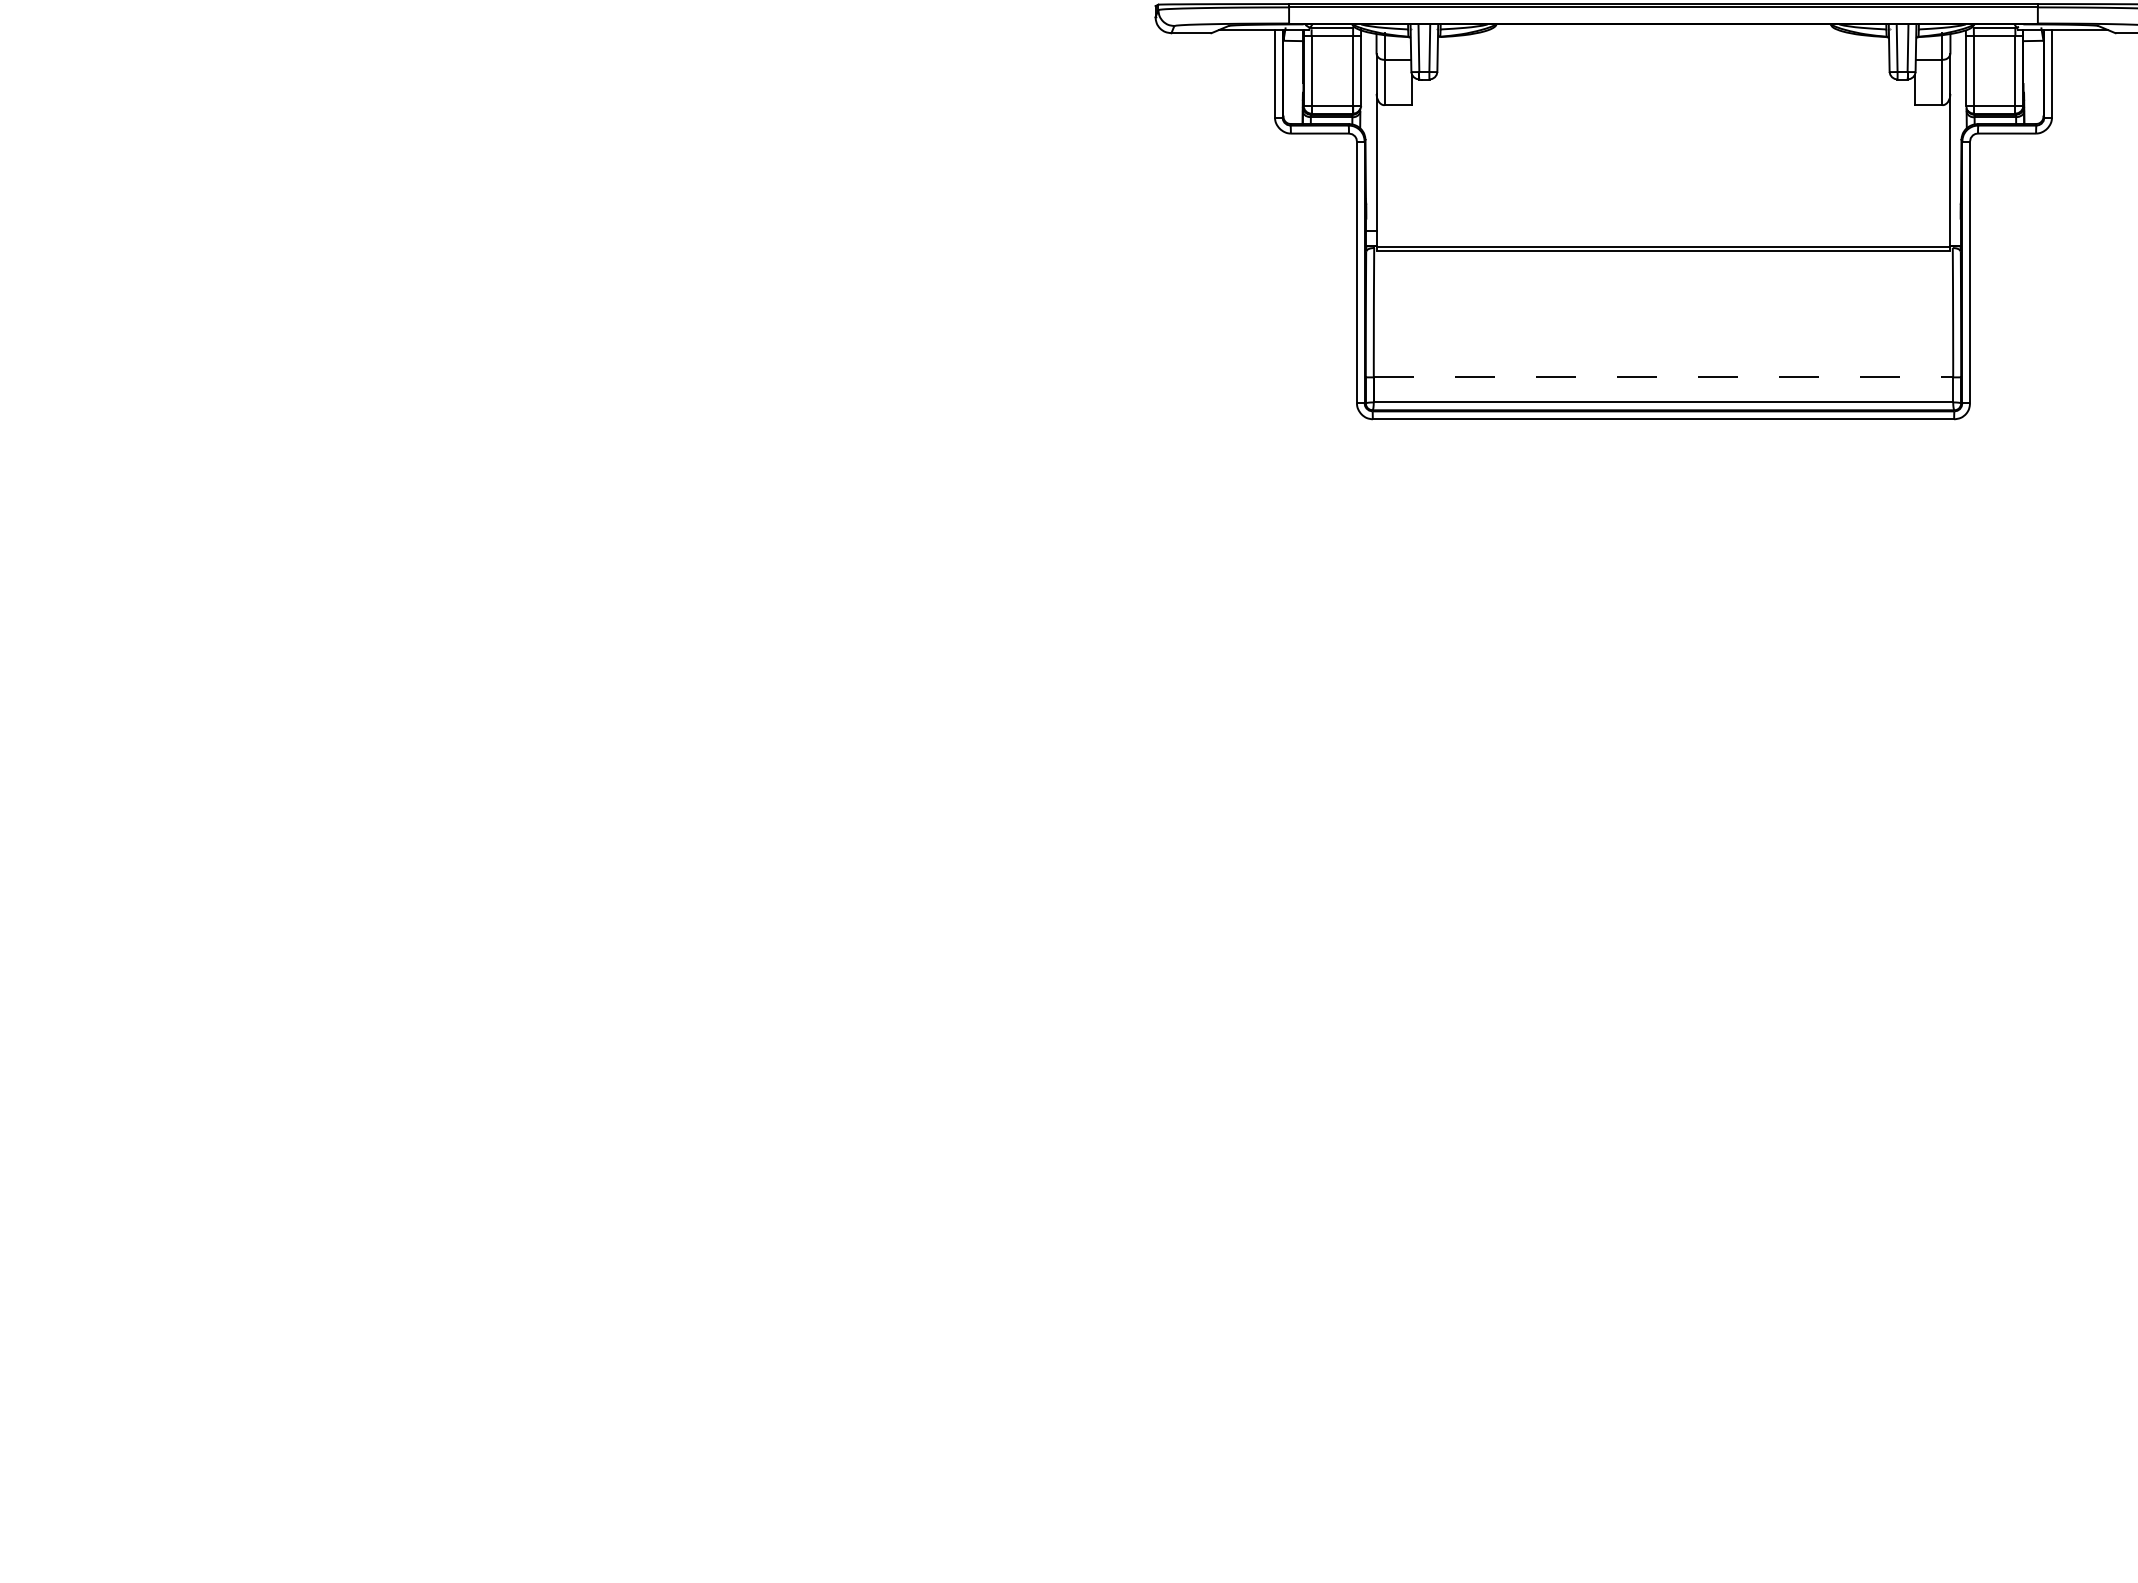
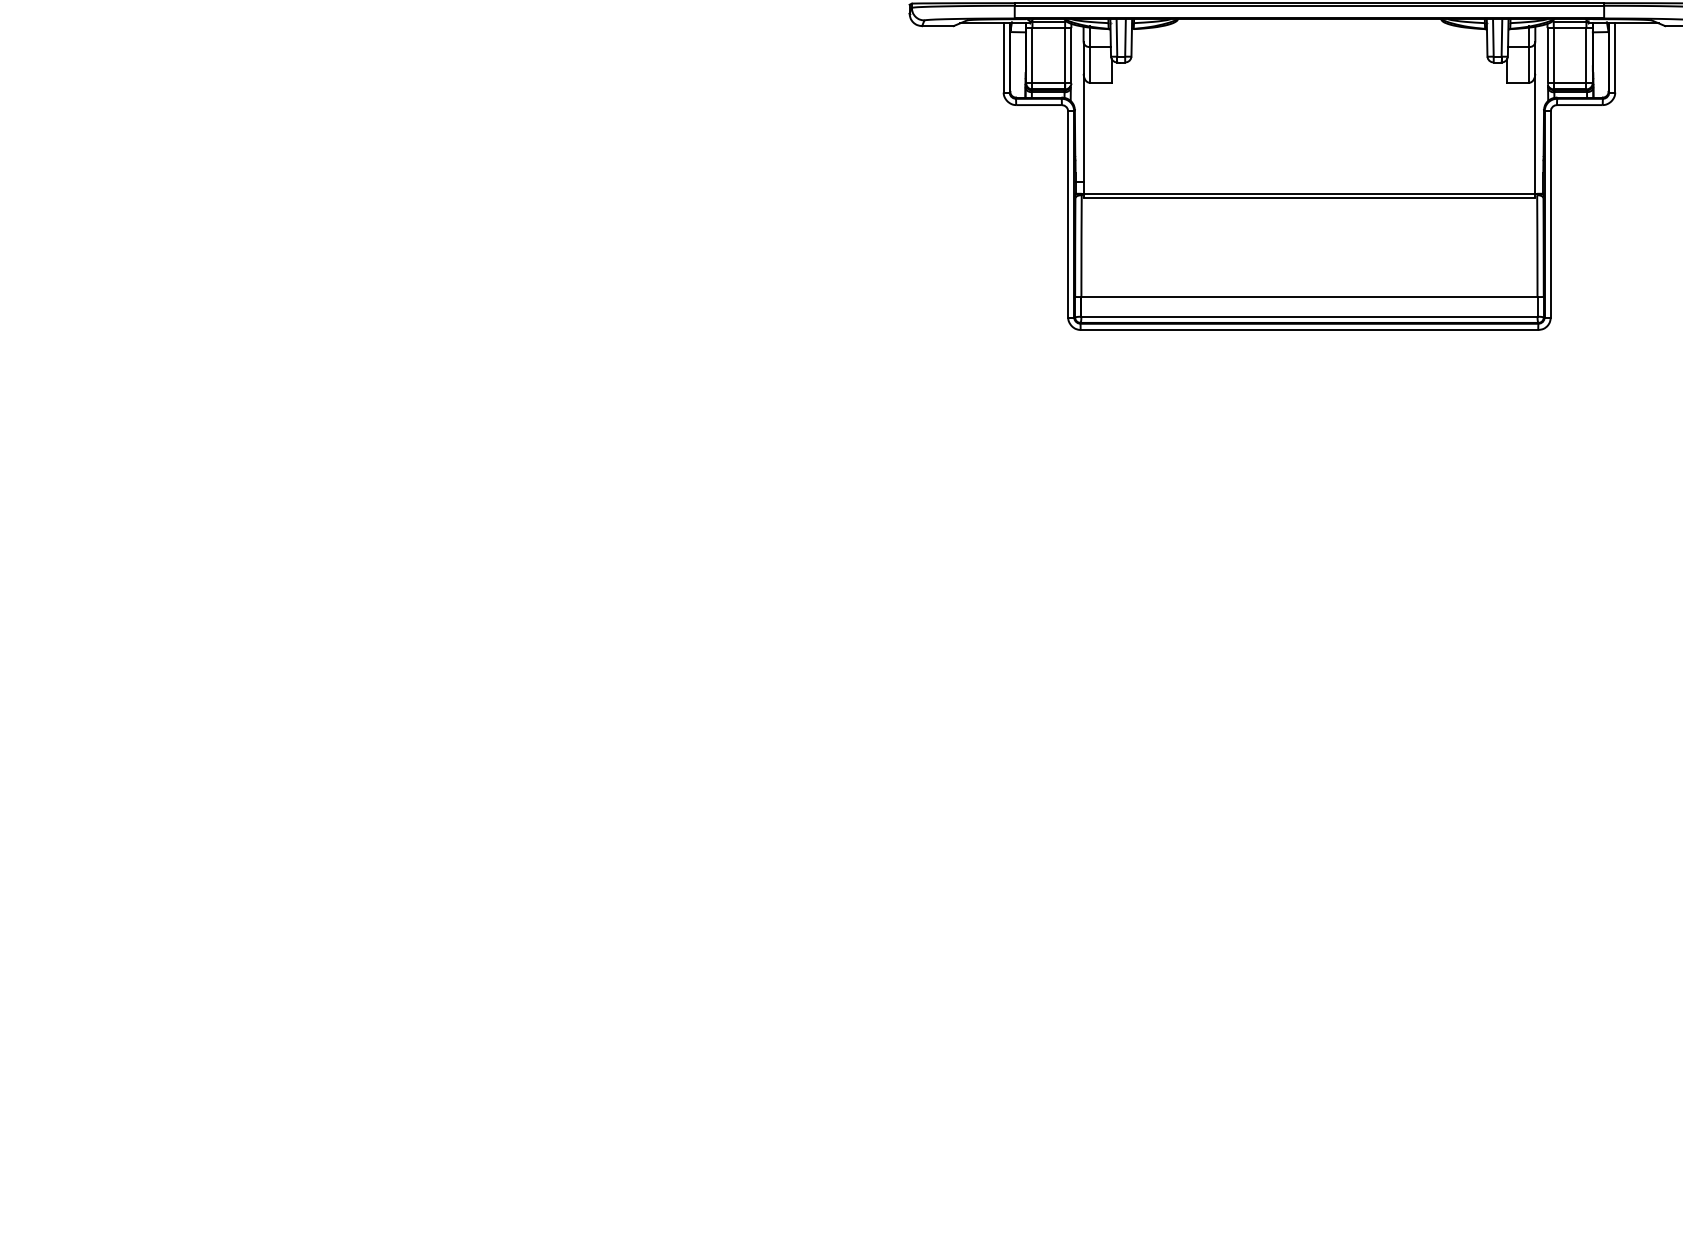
line: (1663, 377) -> (1309, 297), dashed -> solid

